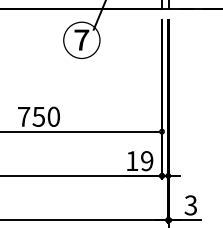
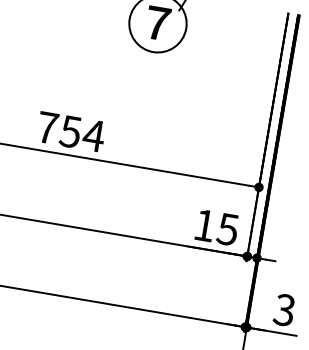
text: (53, 116) -> (93, 135), 750 -> 754
text: (146, 161) -> (226, 229), 19 -> 15

